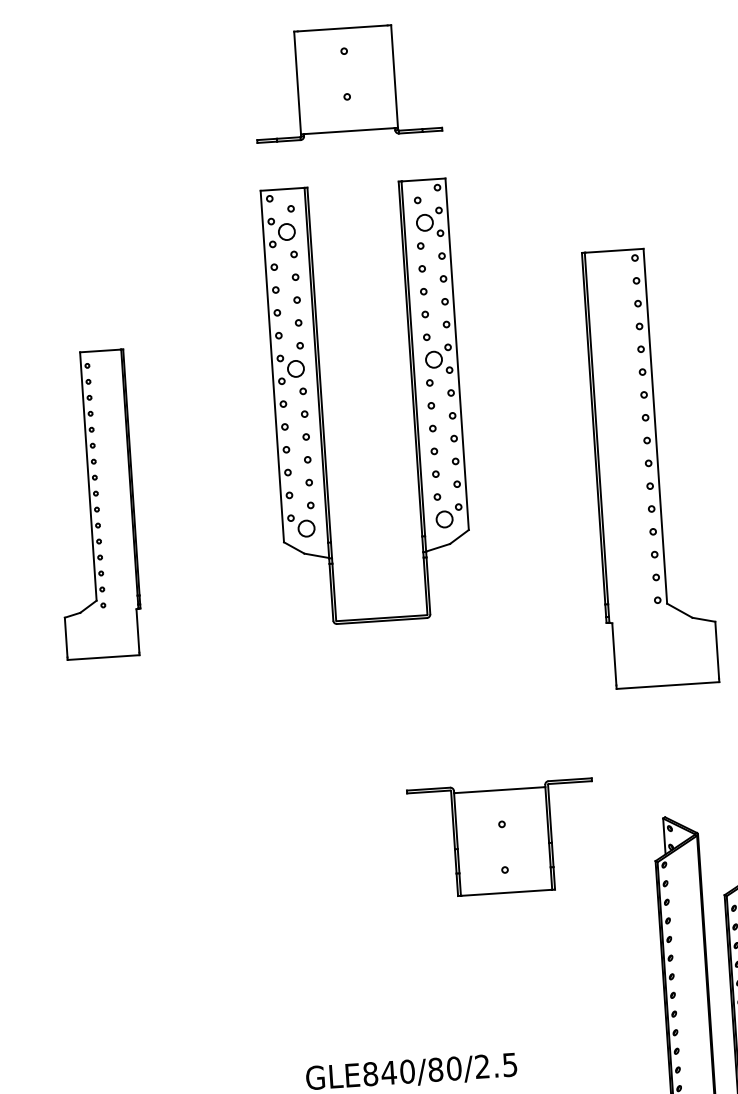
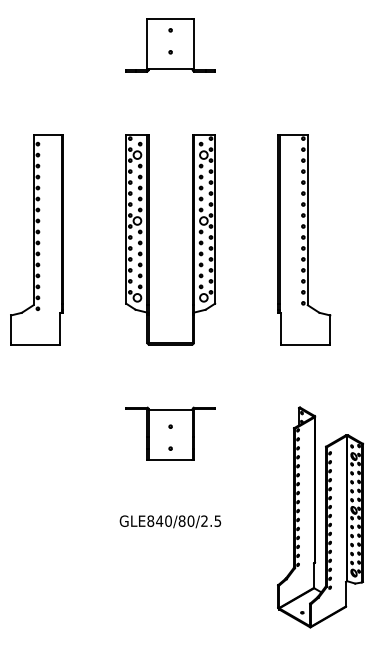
part: (323, 405) -> (149, 239), moved
part: (94, 504) -> (36, 239), size x1.43
part: (502, 838) -> (170, 433), moved

